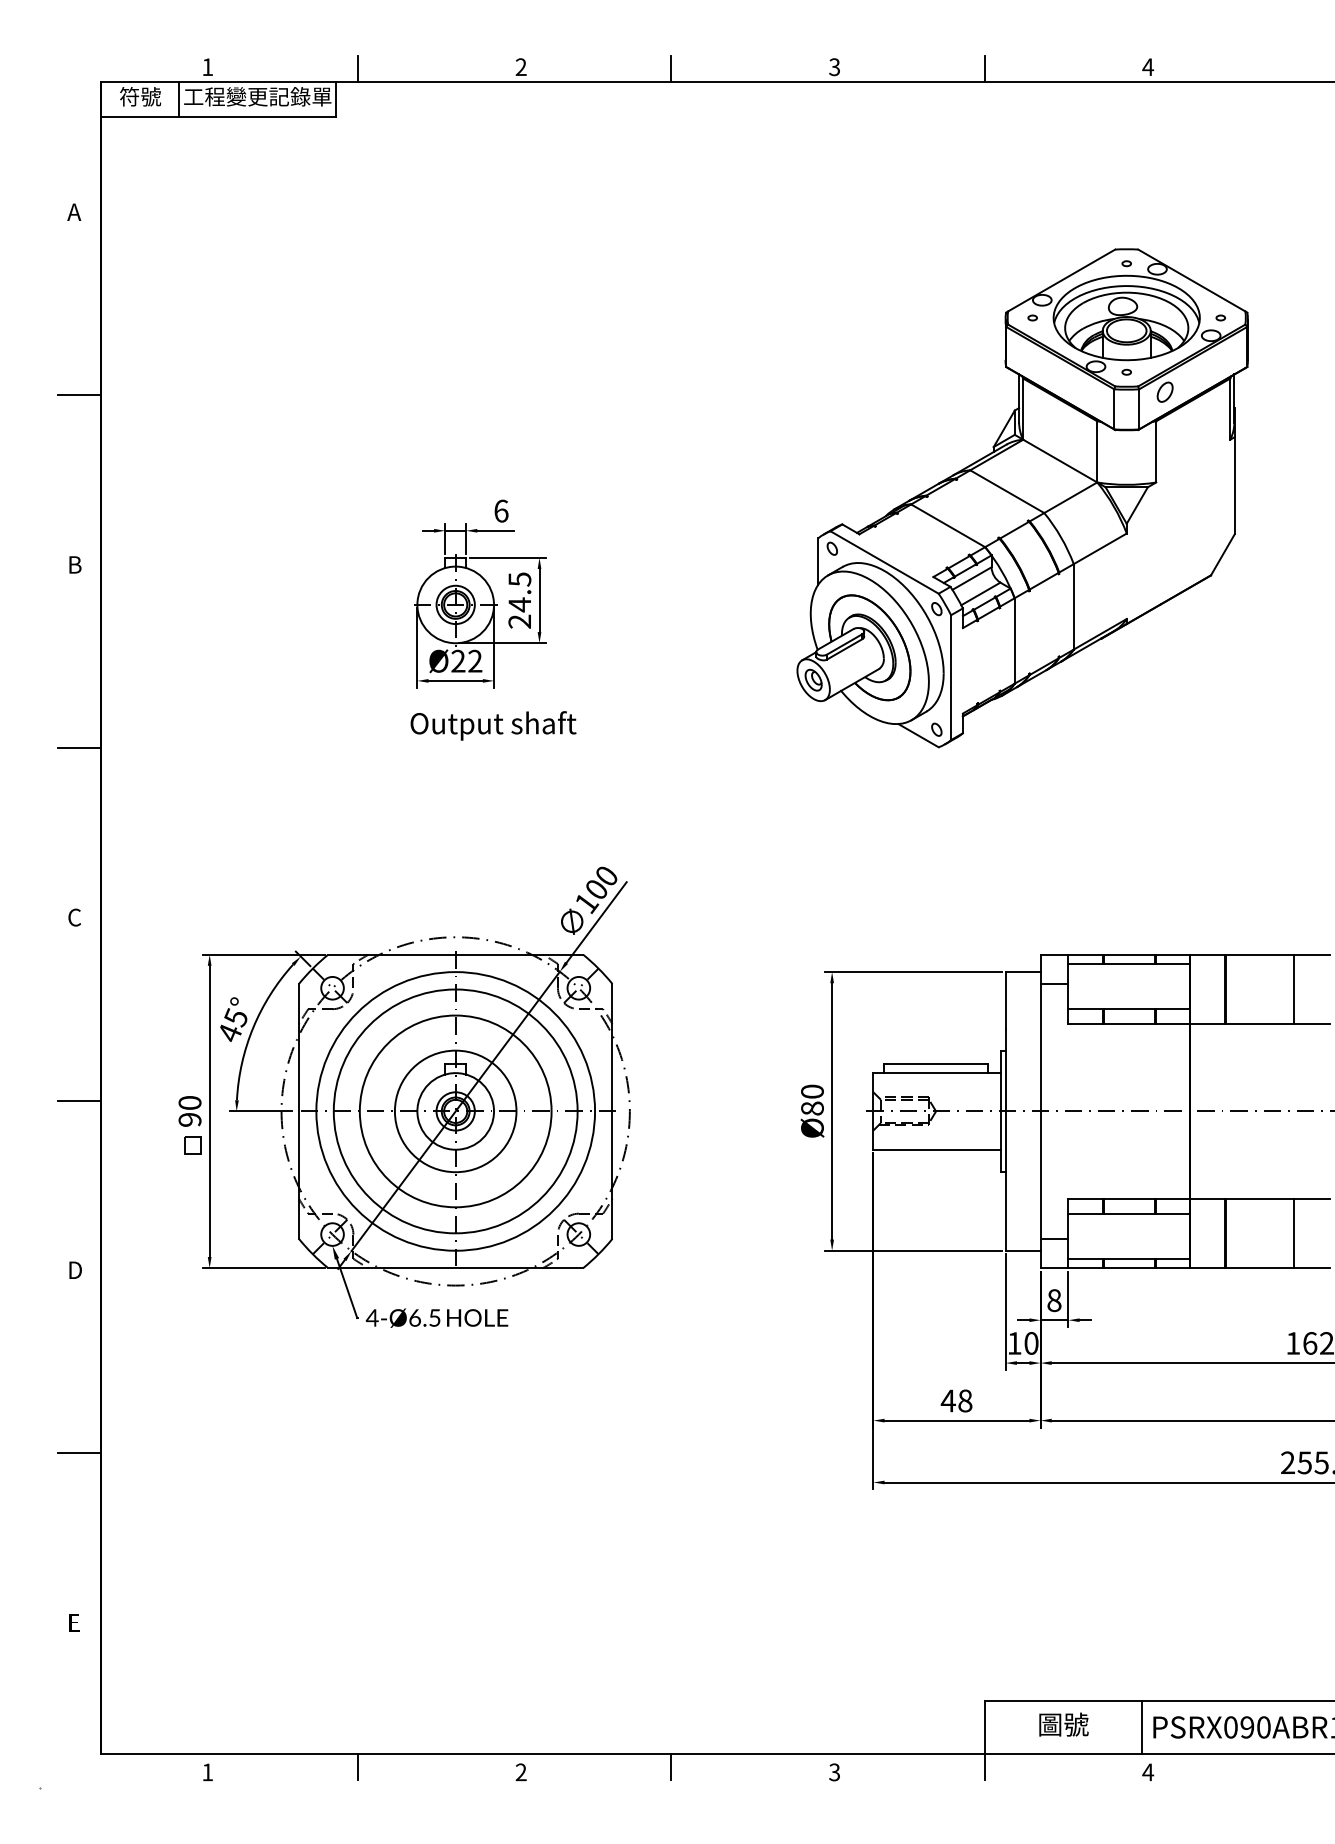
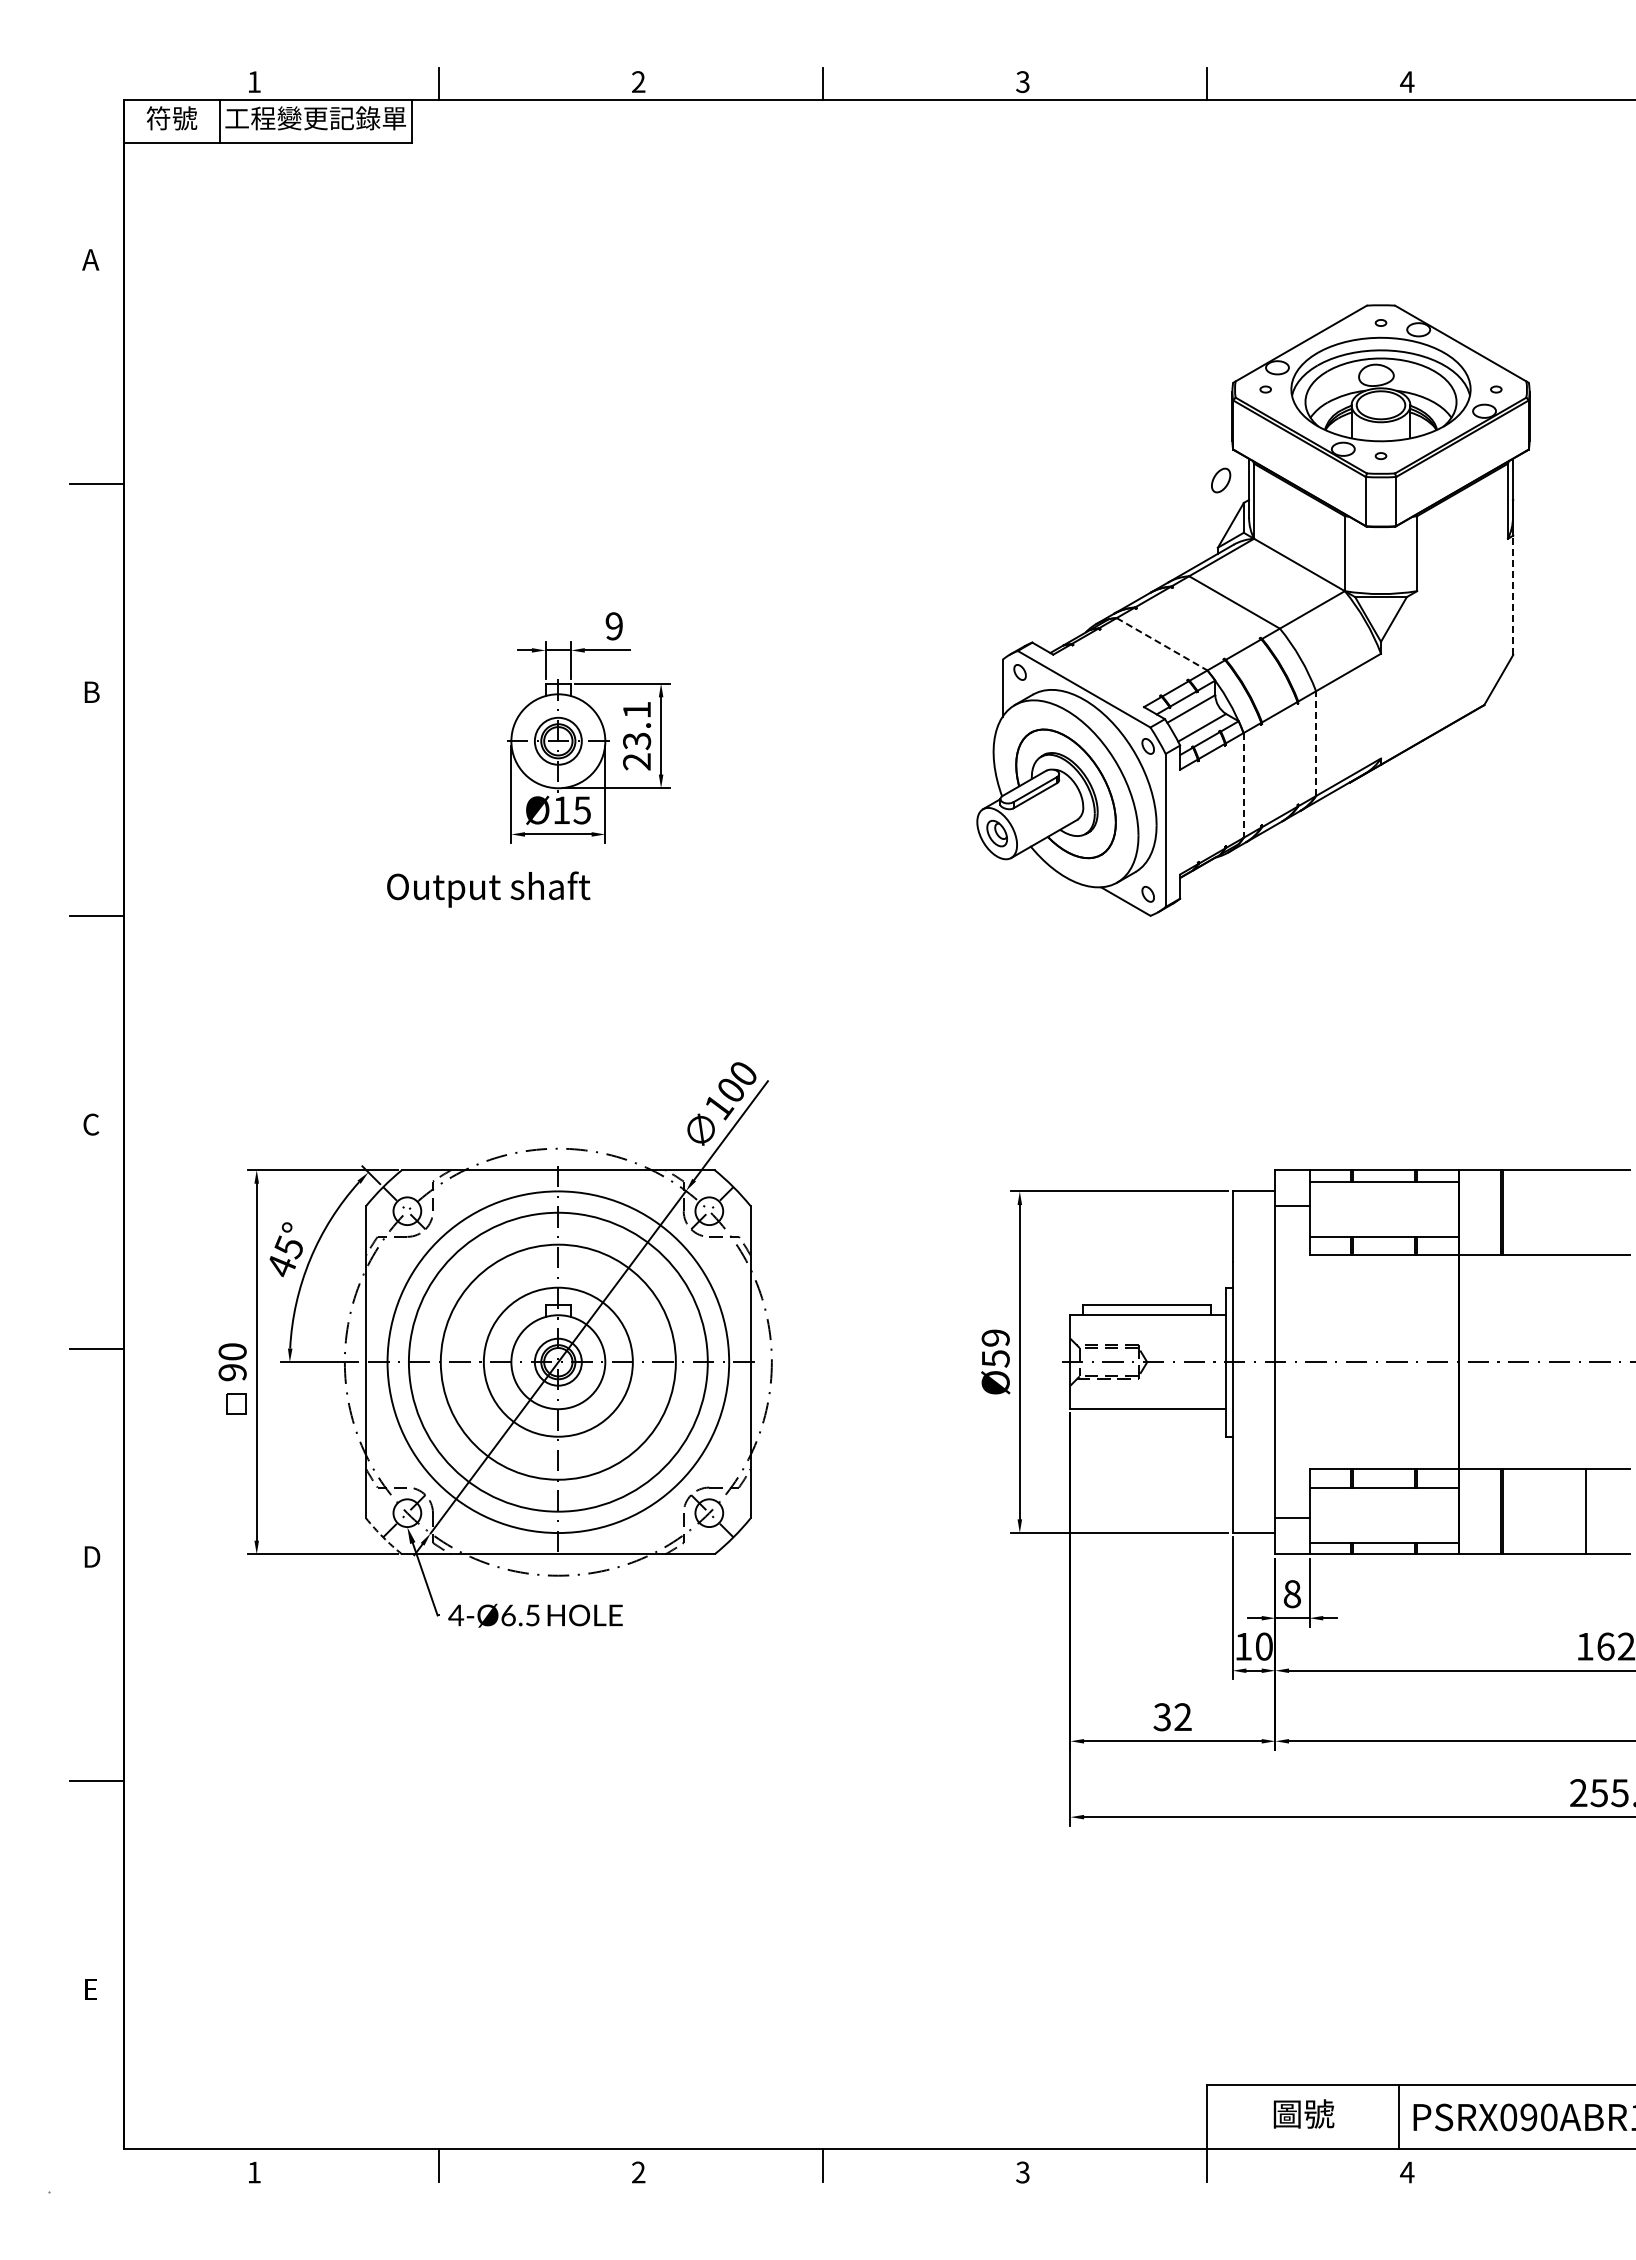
part: (1165, 392) -> (1221, 480), moved
line: (1234, 486) -> (1513, 595), solid -> dashed
text: (501, 511) -> (614, 626), 6 -> 9
line: (948, 525) -> (1162, 644), solid -> dashed
text: (520, 592) -> (637, 725), 24.5 -> 23.1
line: (1074, 606) -> (1316, 743), solid -> dashed
line: (1014, 641) -> (1243, 786), solid -> dashed
text: (466, 661) -> (571, 810), Ø22 -> Ø15
text: (493, 725) -> (488, 889), moved
line: (1294, 989) -> (1586, 1212), removed
text: (812, 1100) -> (995, 1348), Ø80 -> Ø59
arc: (313, 1254) -> (383, 1537), solid -> dashed
text: (956, 1401) -> (1172, 1717), 48 -> 32

